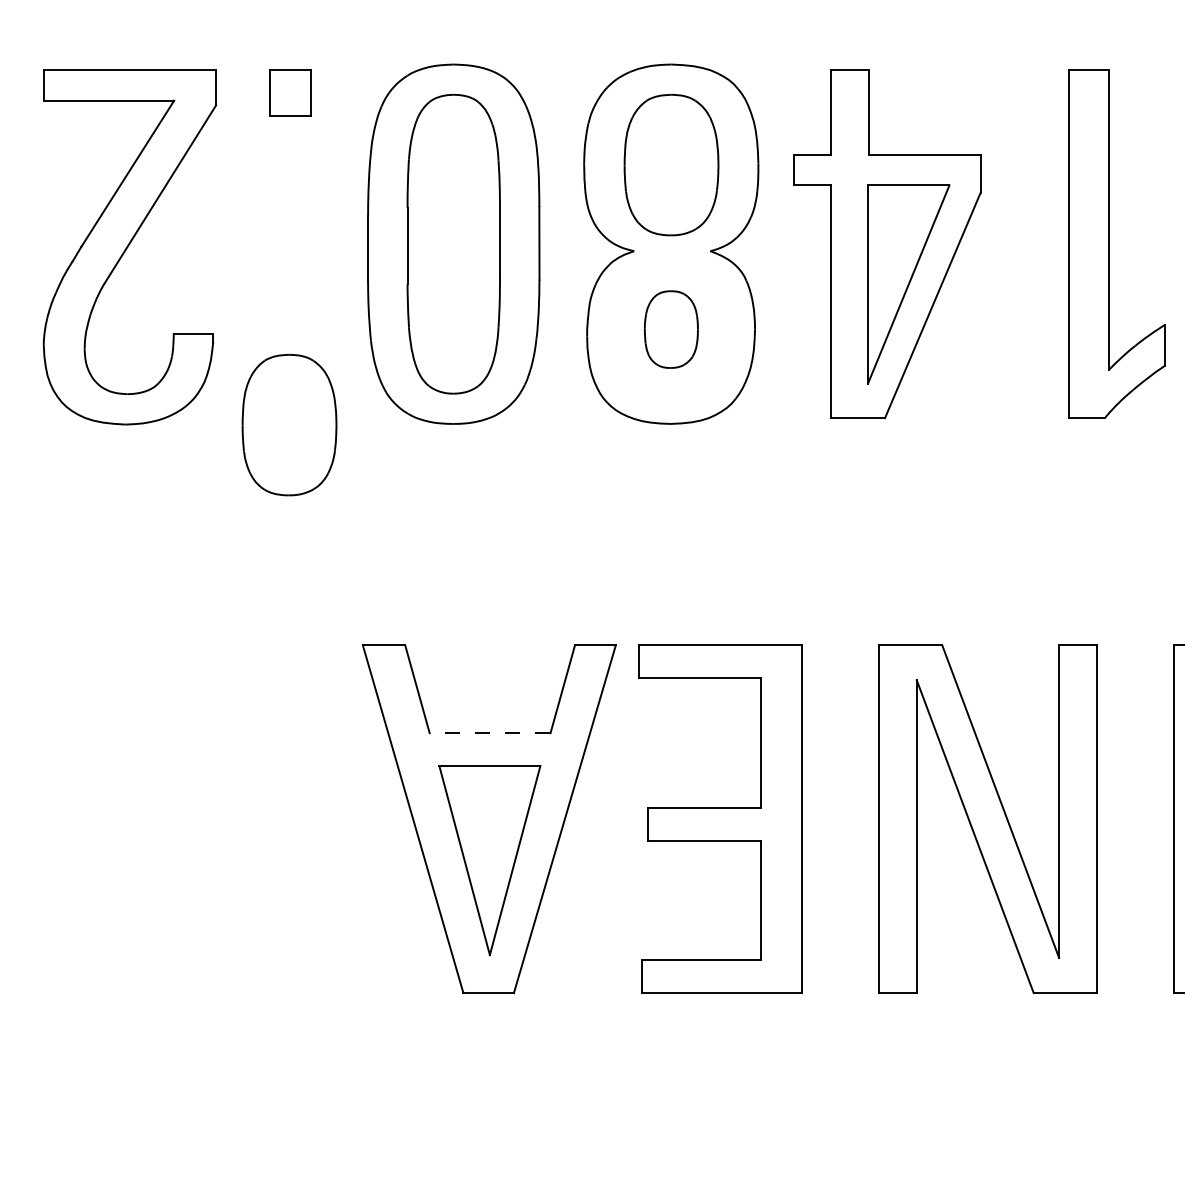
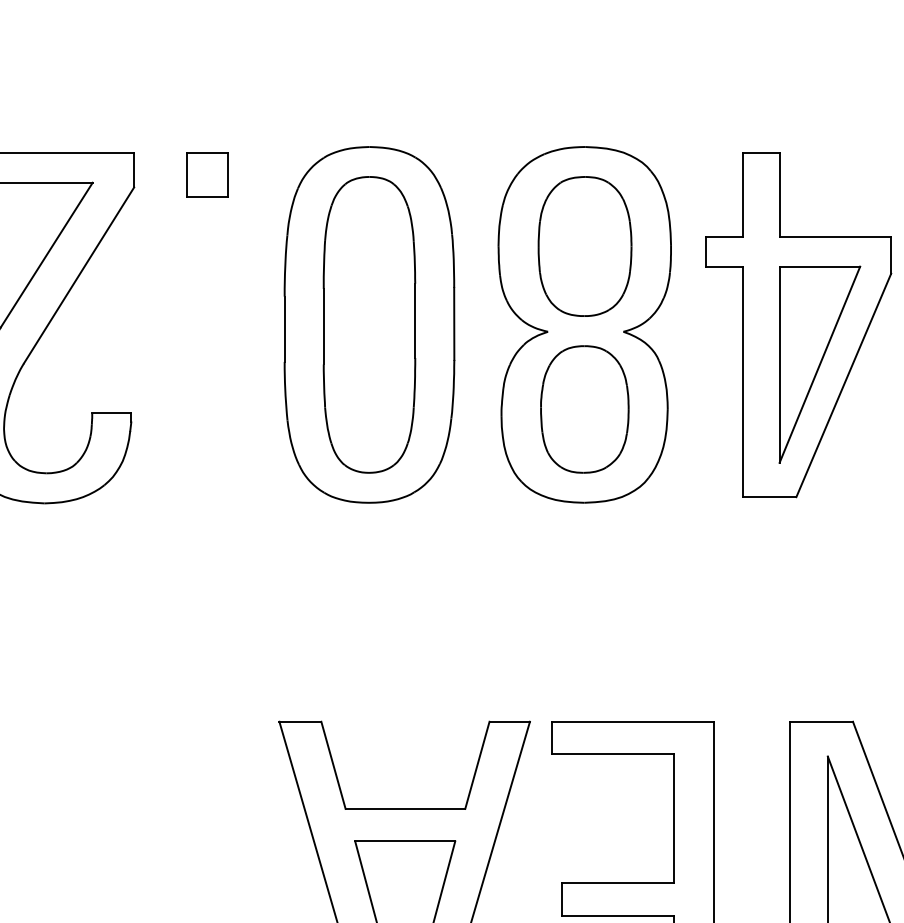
part: (671, 329) -> (585, 409), size x1.67
part: (289, 424) -> (206, 503), removed
line: (489, 733) -> (404, 809), dashed -> solid

